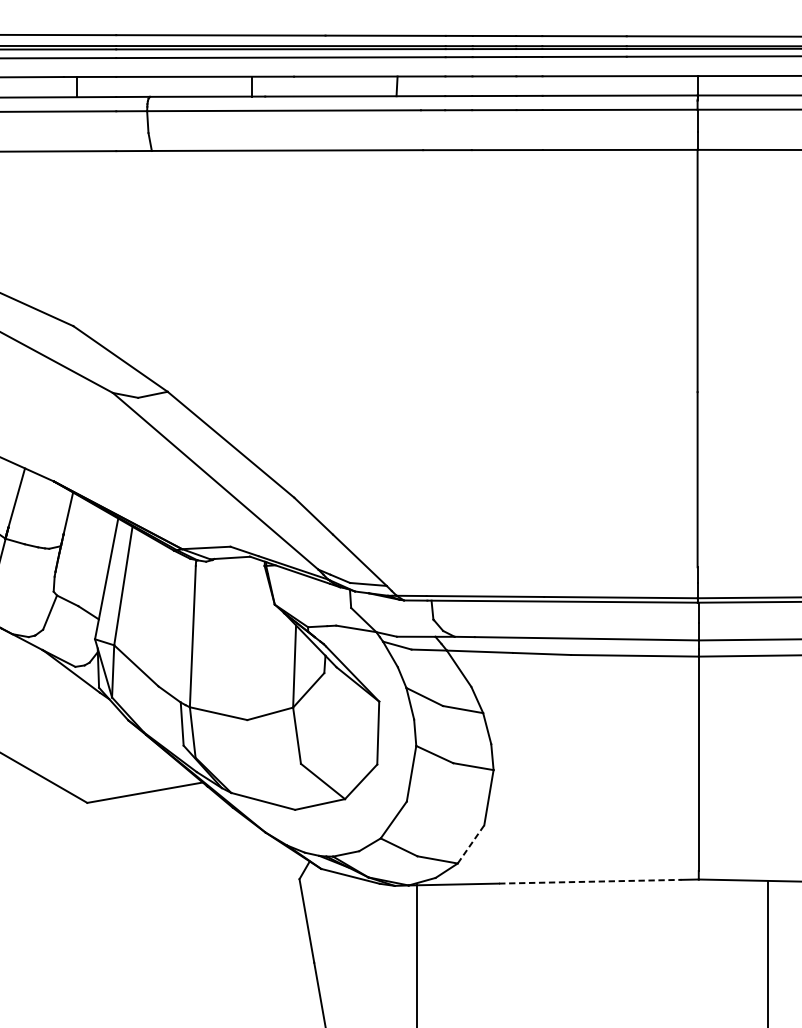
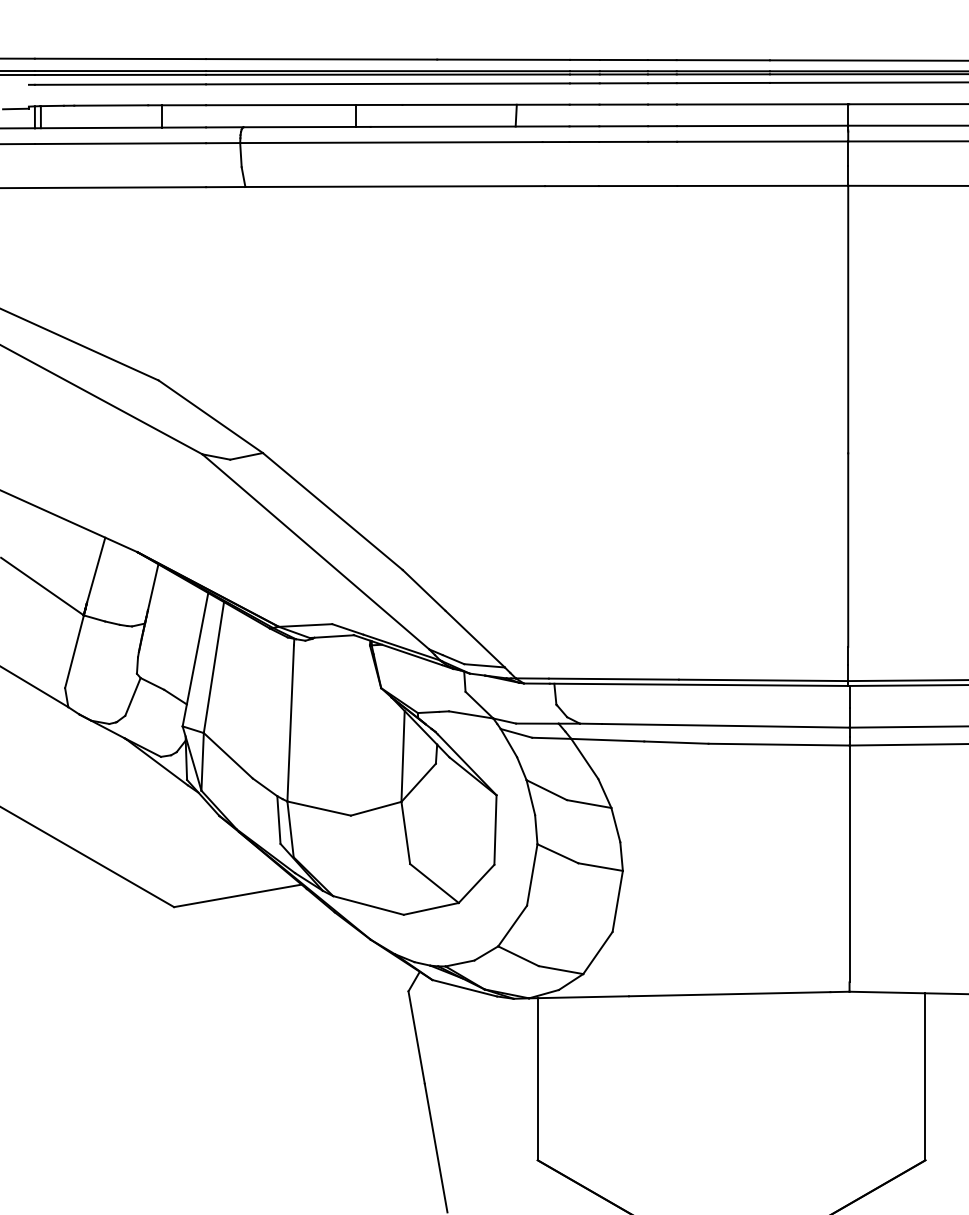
line: (470, 844) -> (597, 953), dashed -> solid
line: (590, 881) -> (729, 994), dashed -> solid

